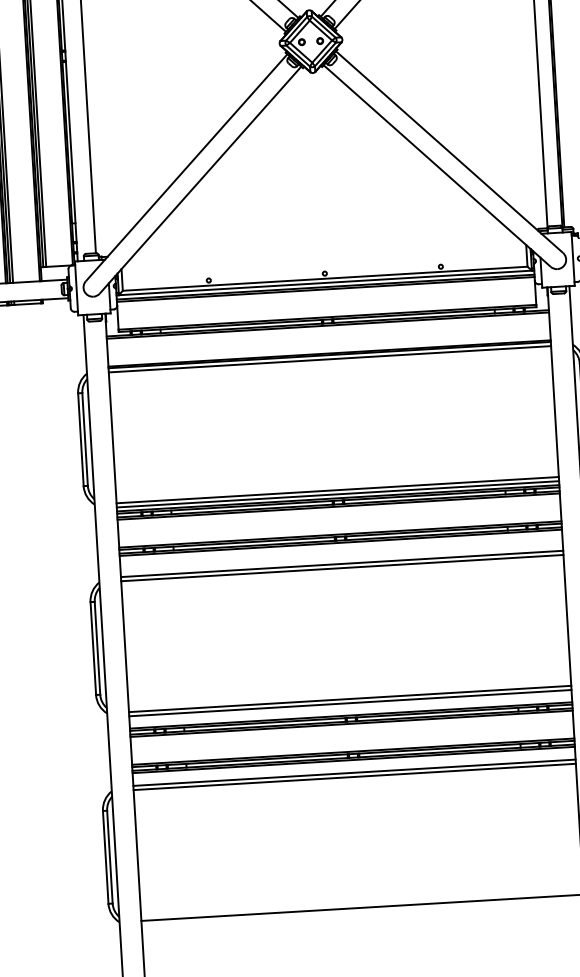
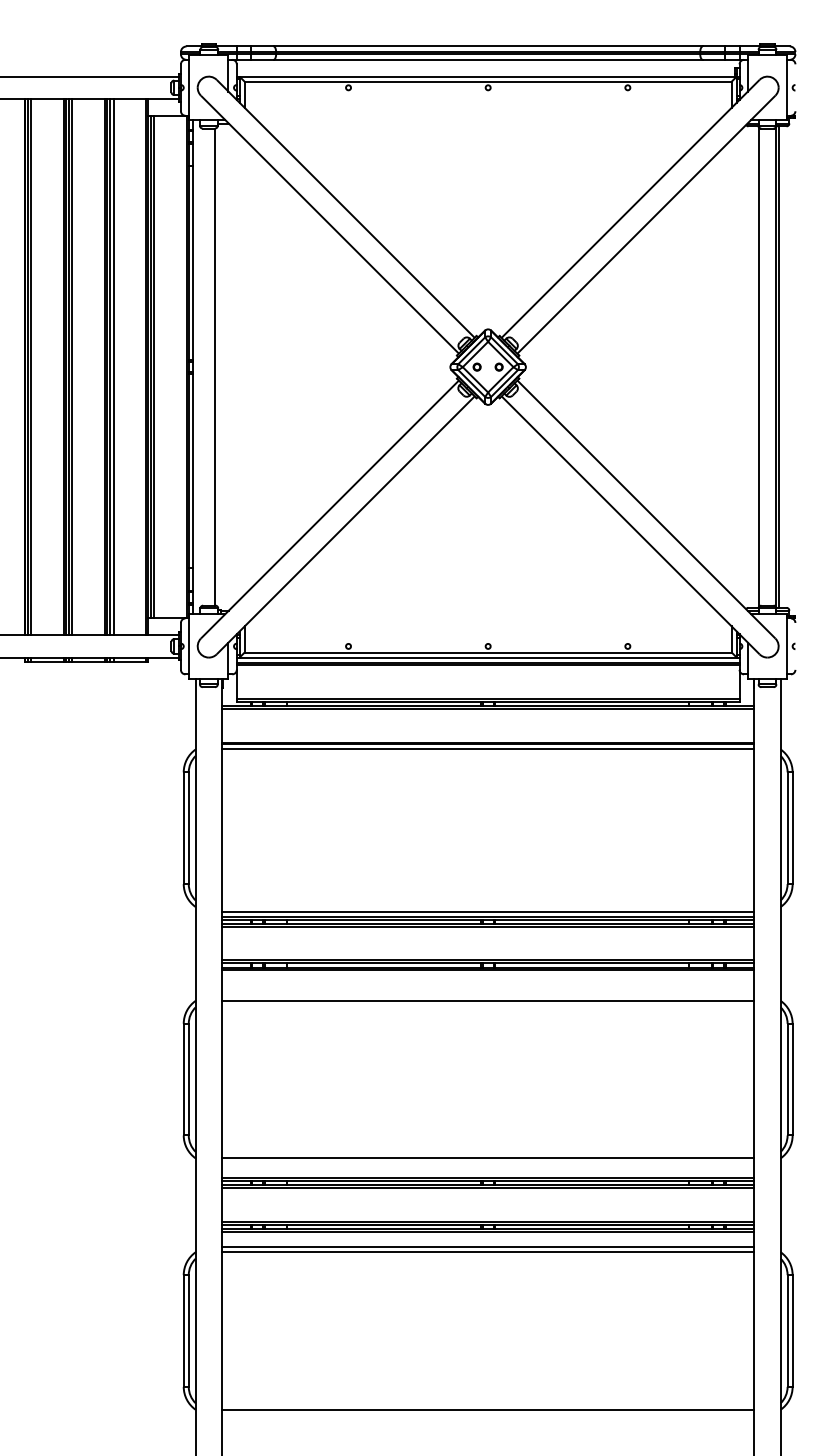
line: (338, 490) -> (488, 907), removed
line: (342, 563) -> (488, 995), removed
line: (350, 703) -> (488, 1163), removed

